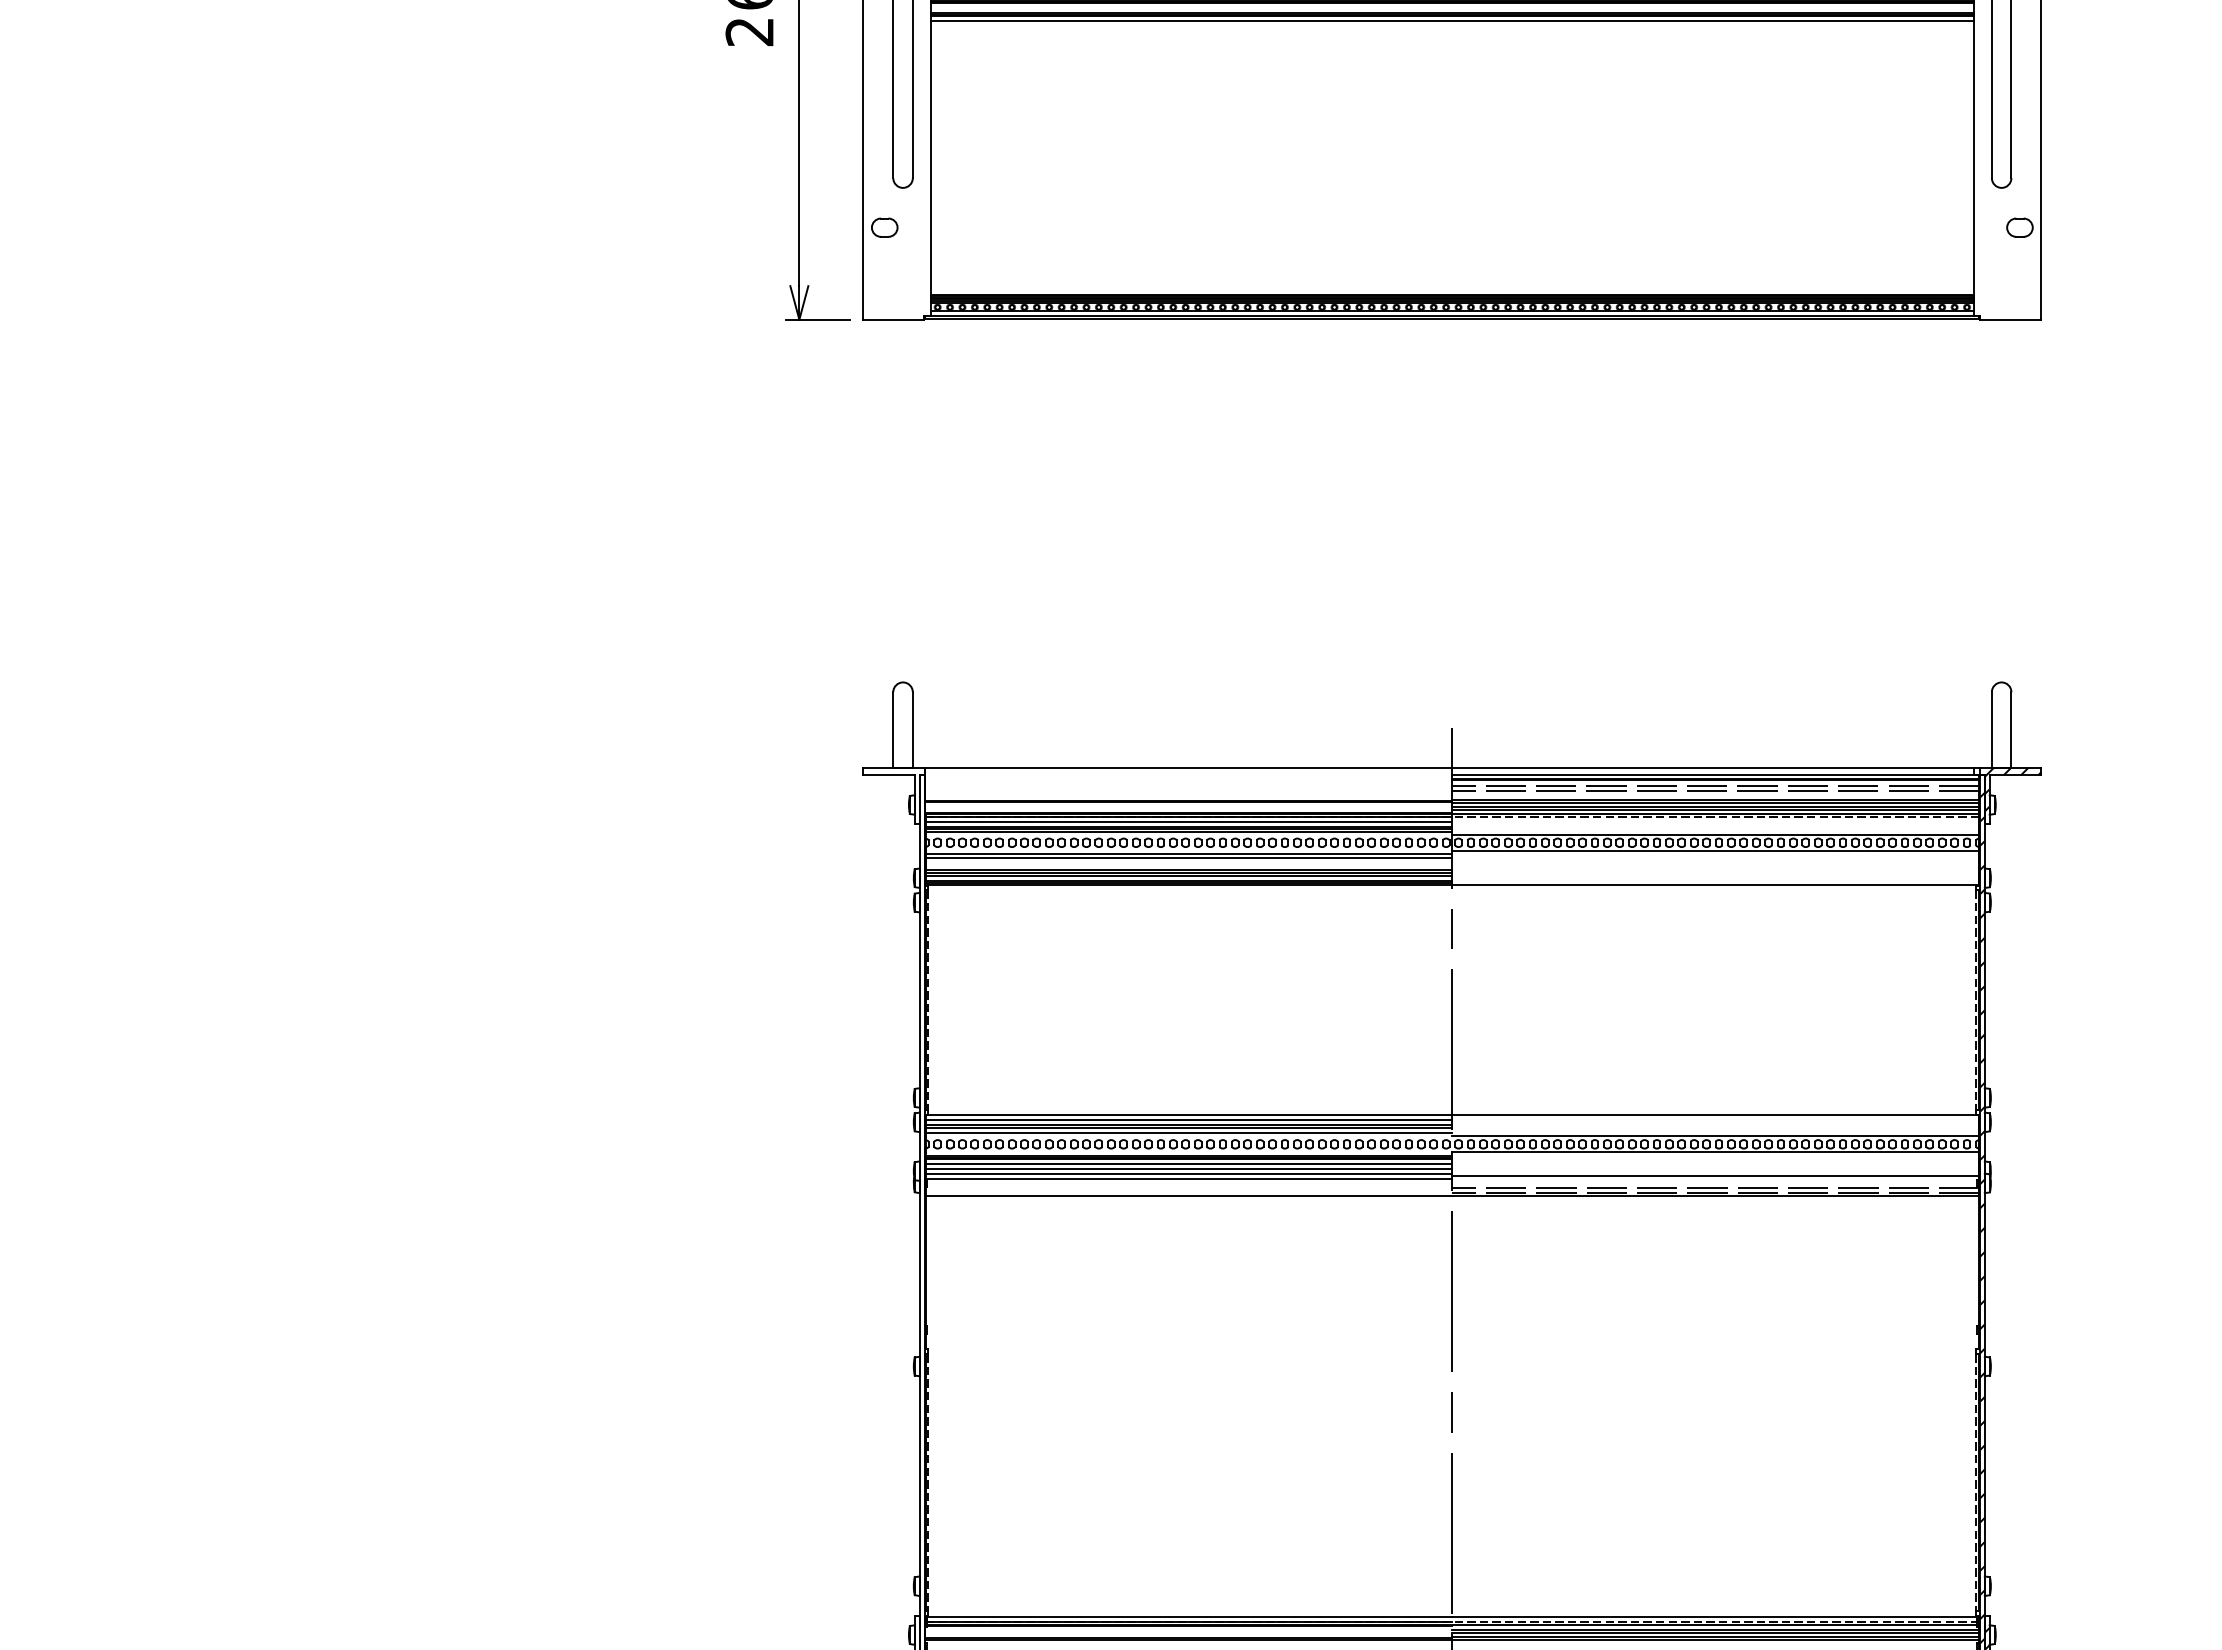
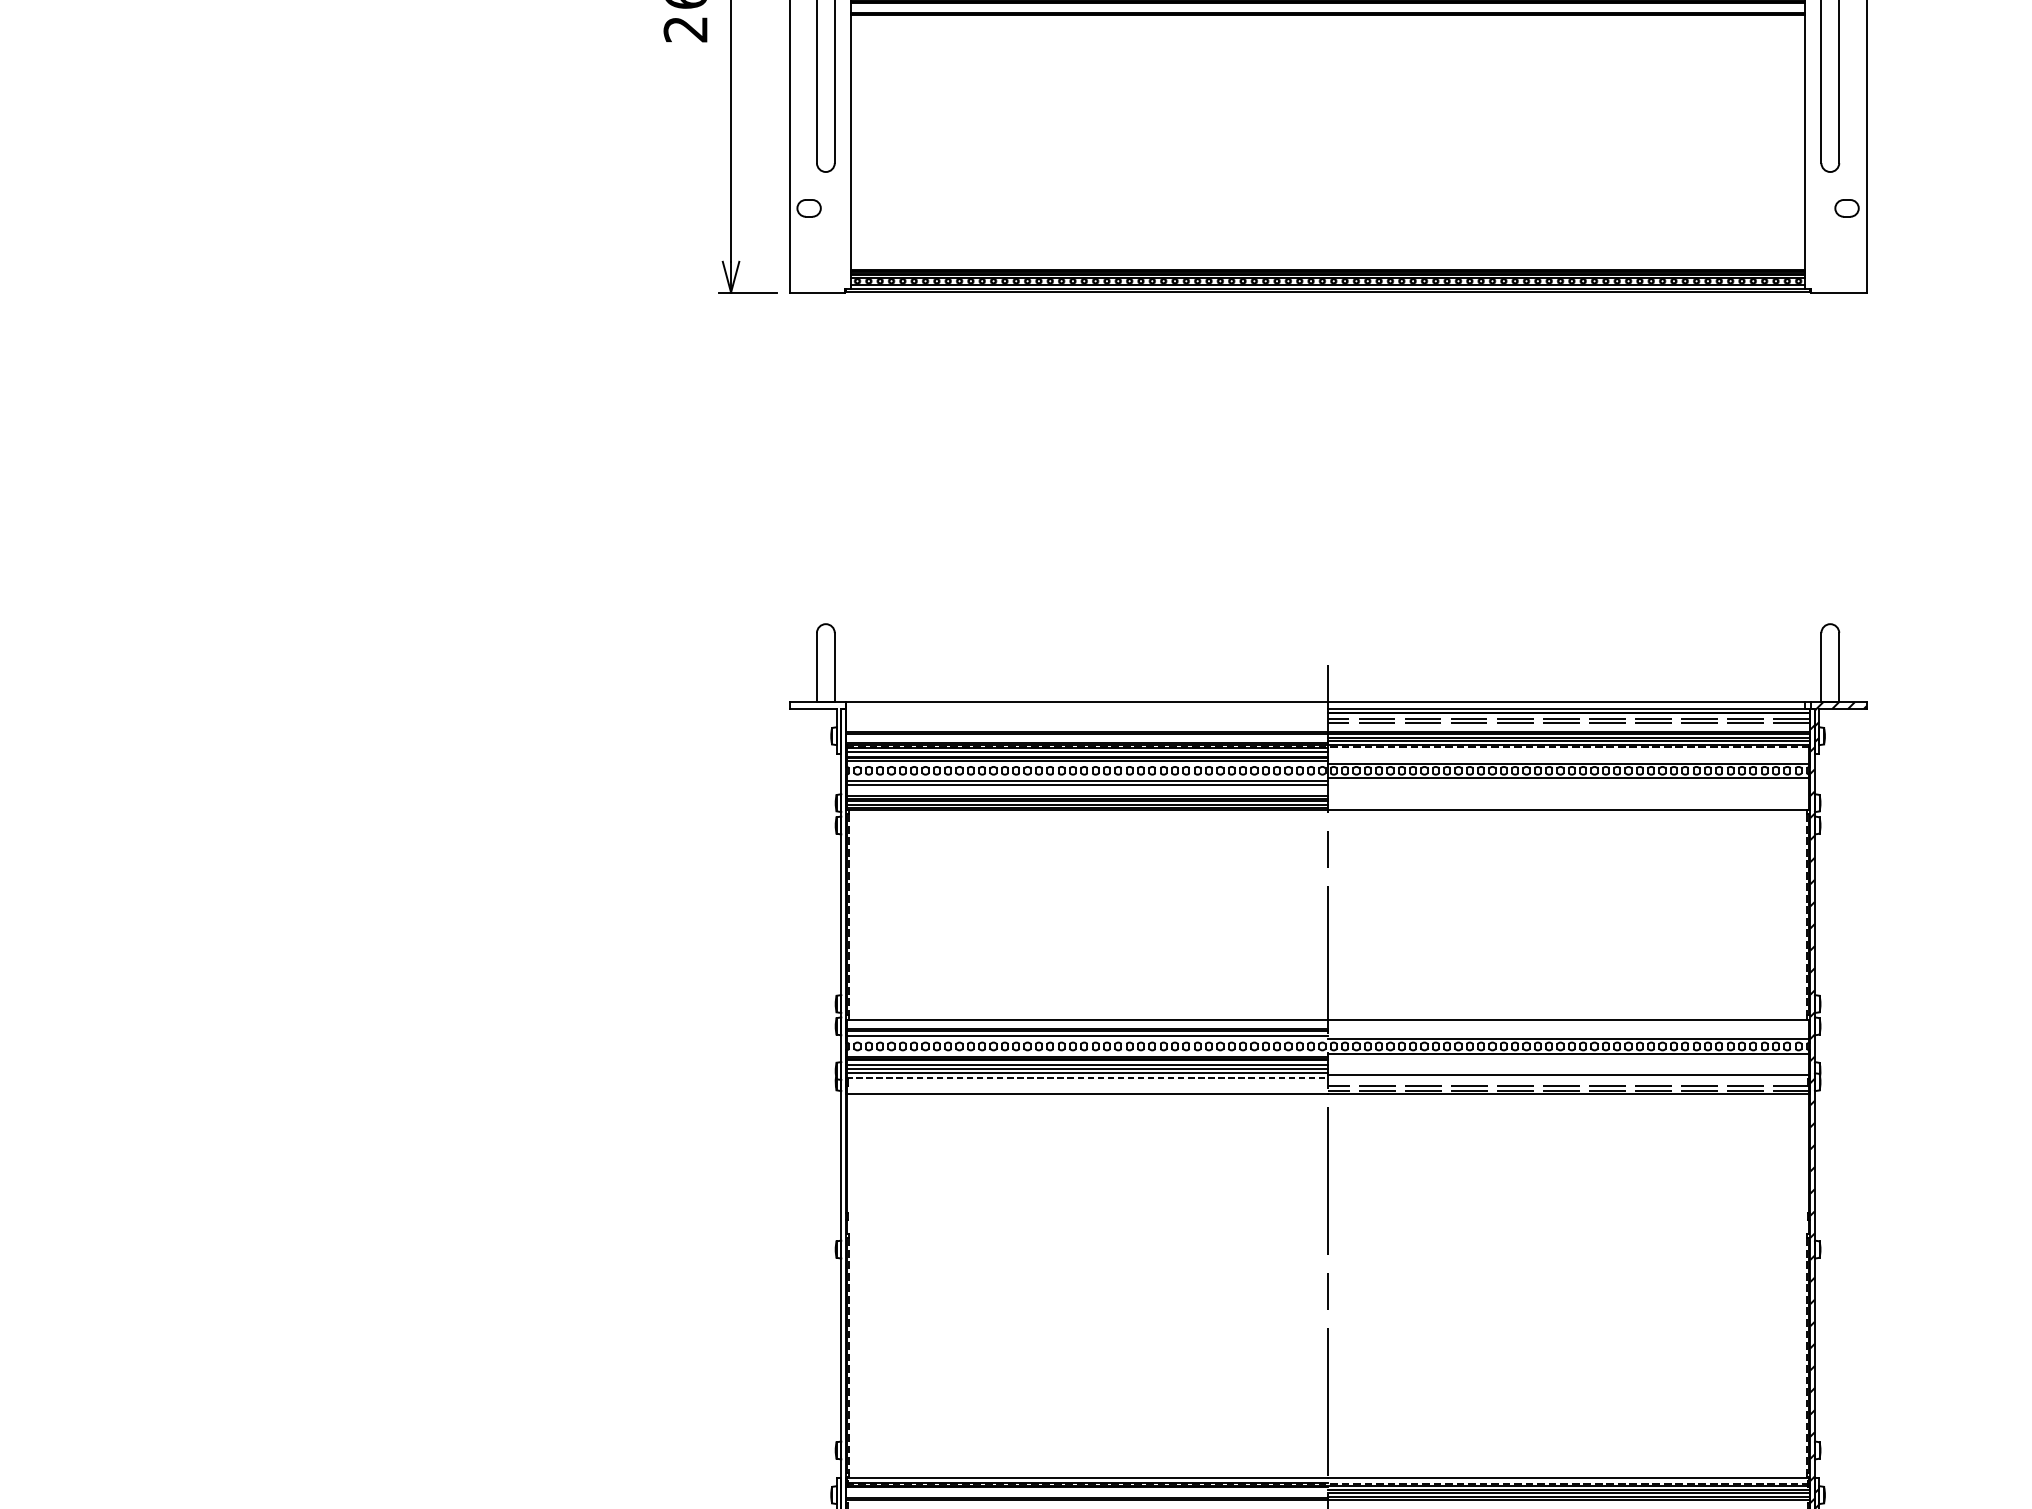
line: (1452, 20) -> (1328, 18), removed
line: (1188, 1120) -> (1086, 1024), removed
line: (1188, 1178) -> (1086, 1077), solid -> dashed

